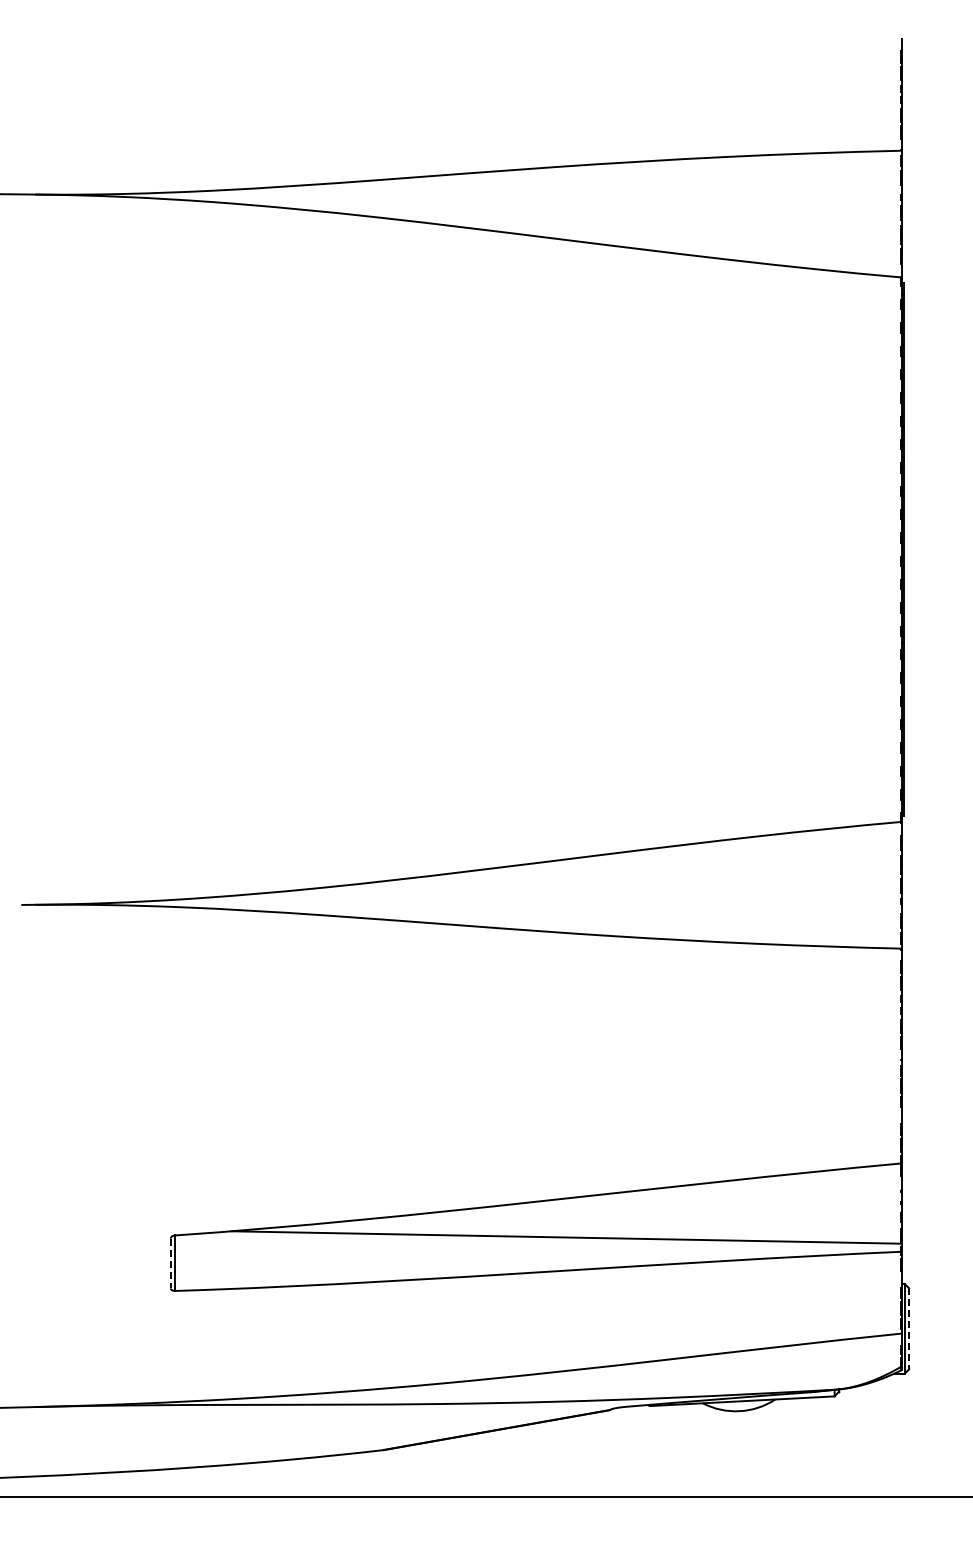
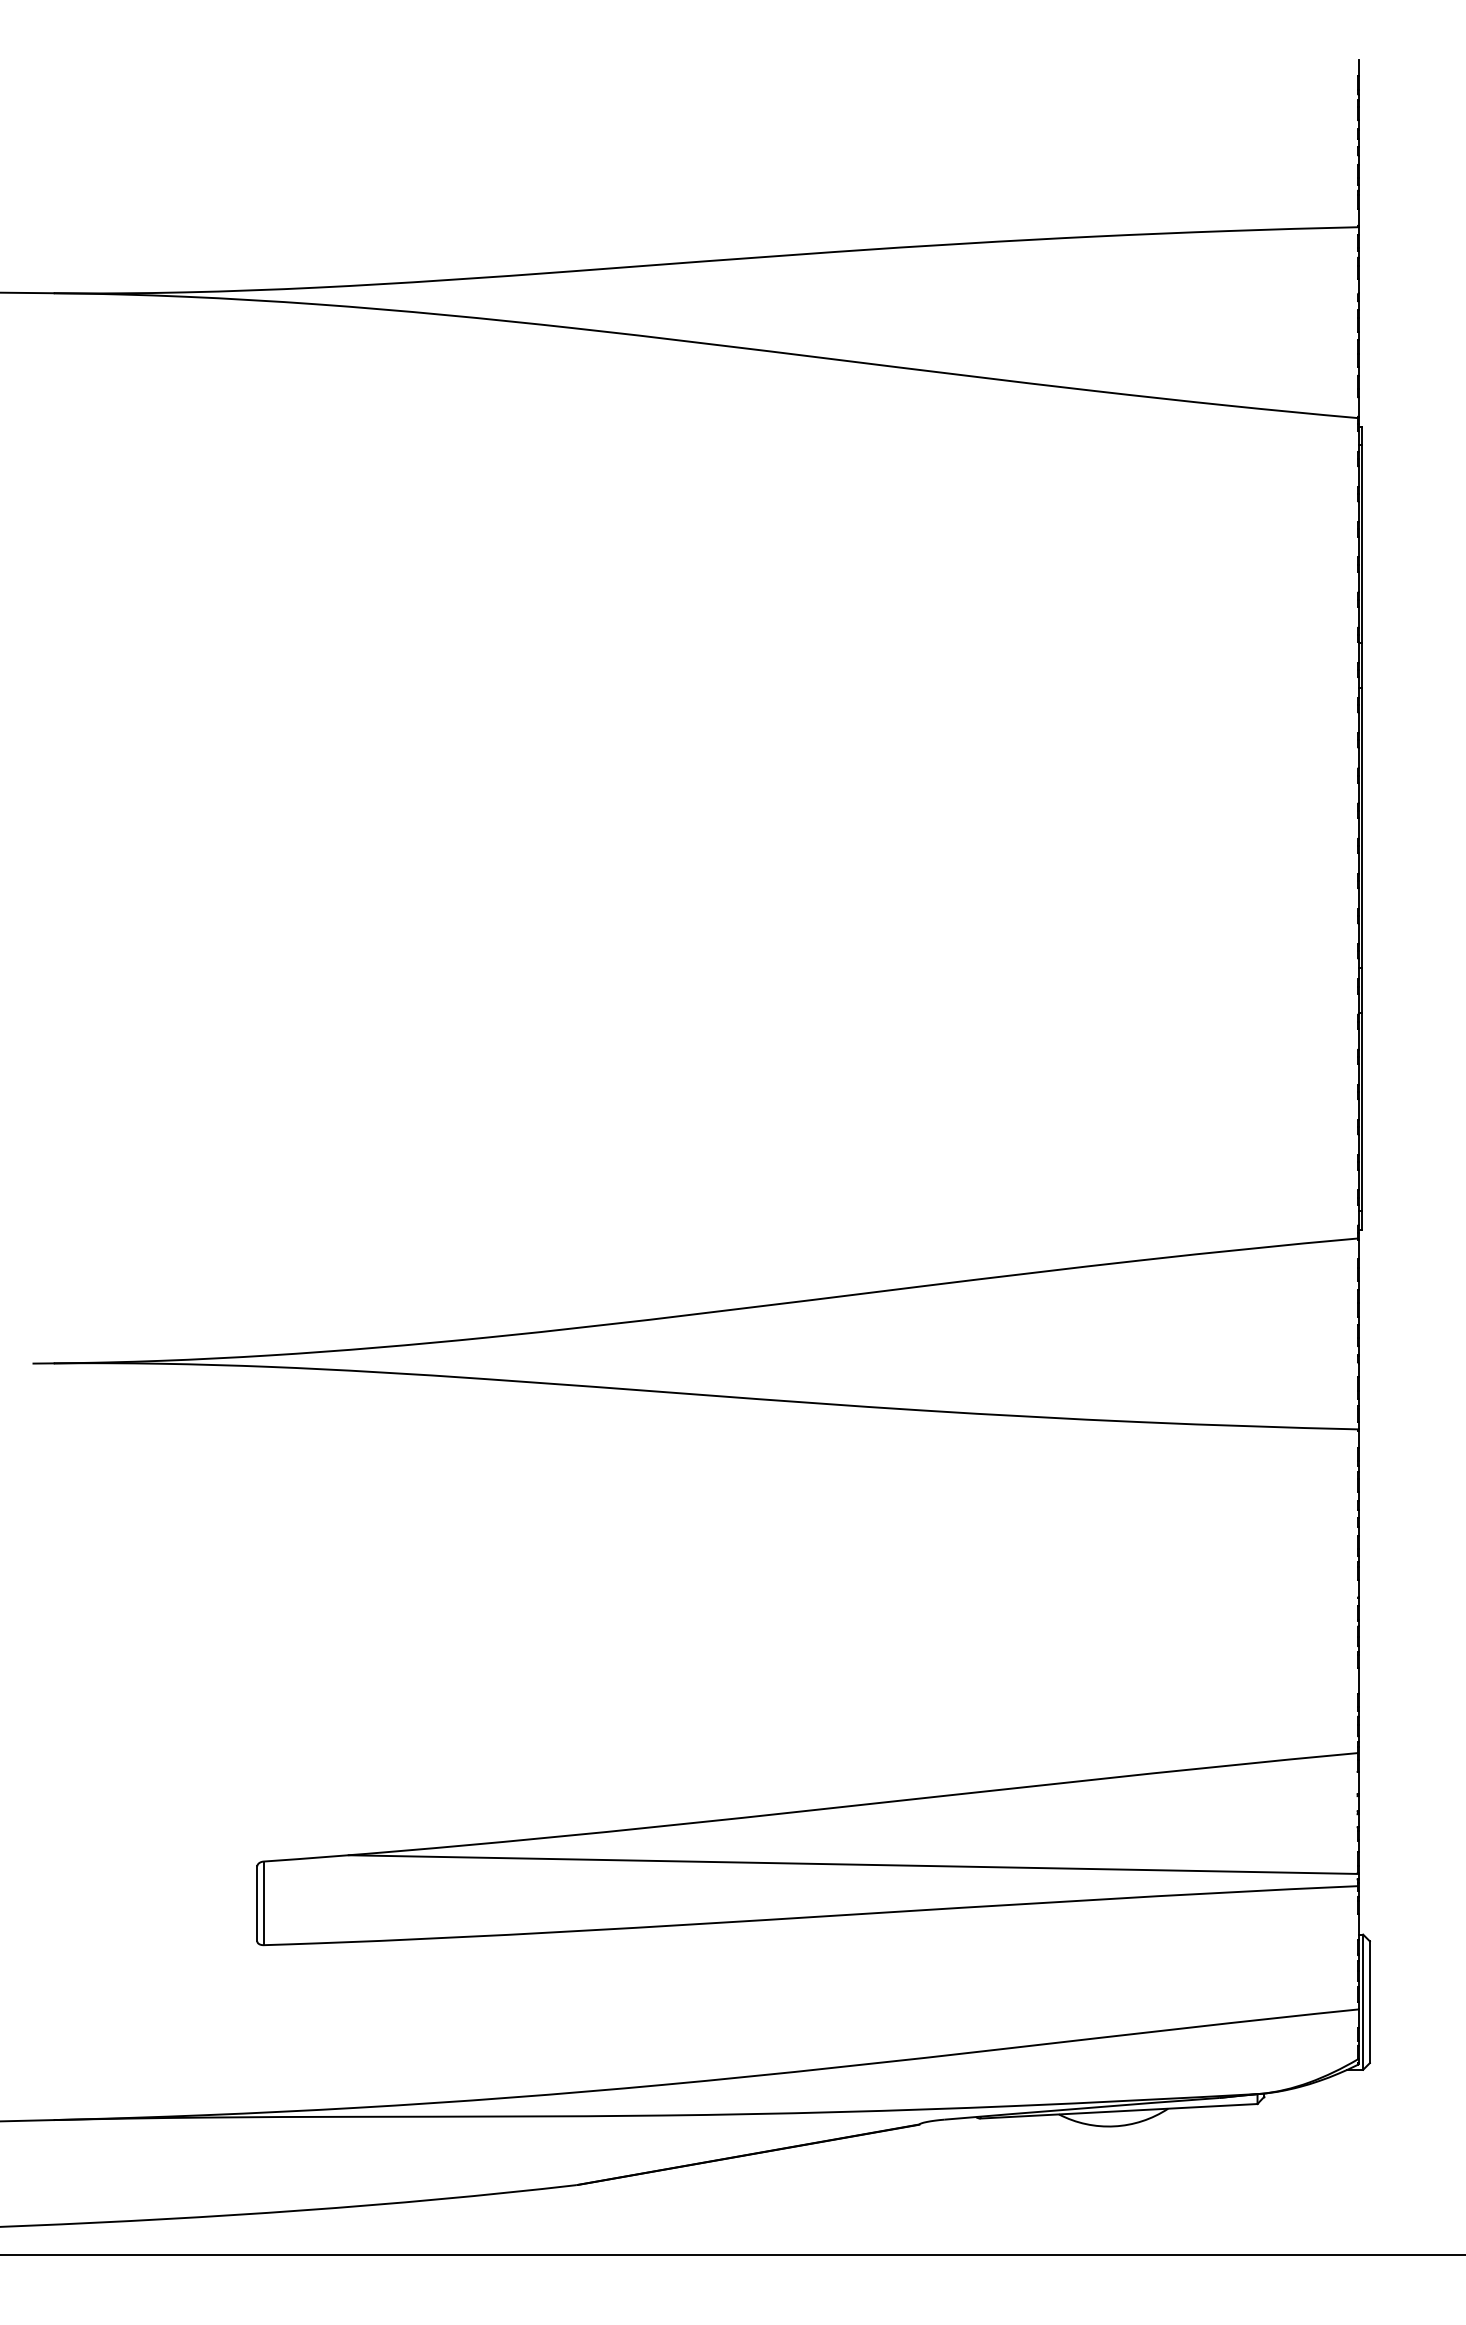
line: (170, 1263) -> (256, 1903), dashed -> solid
line: (909, 1329) -> (1370, 2003), dashed -> solid

